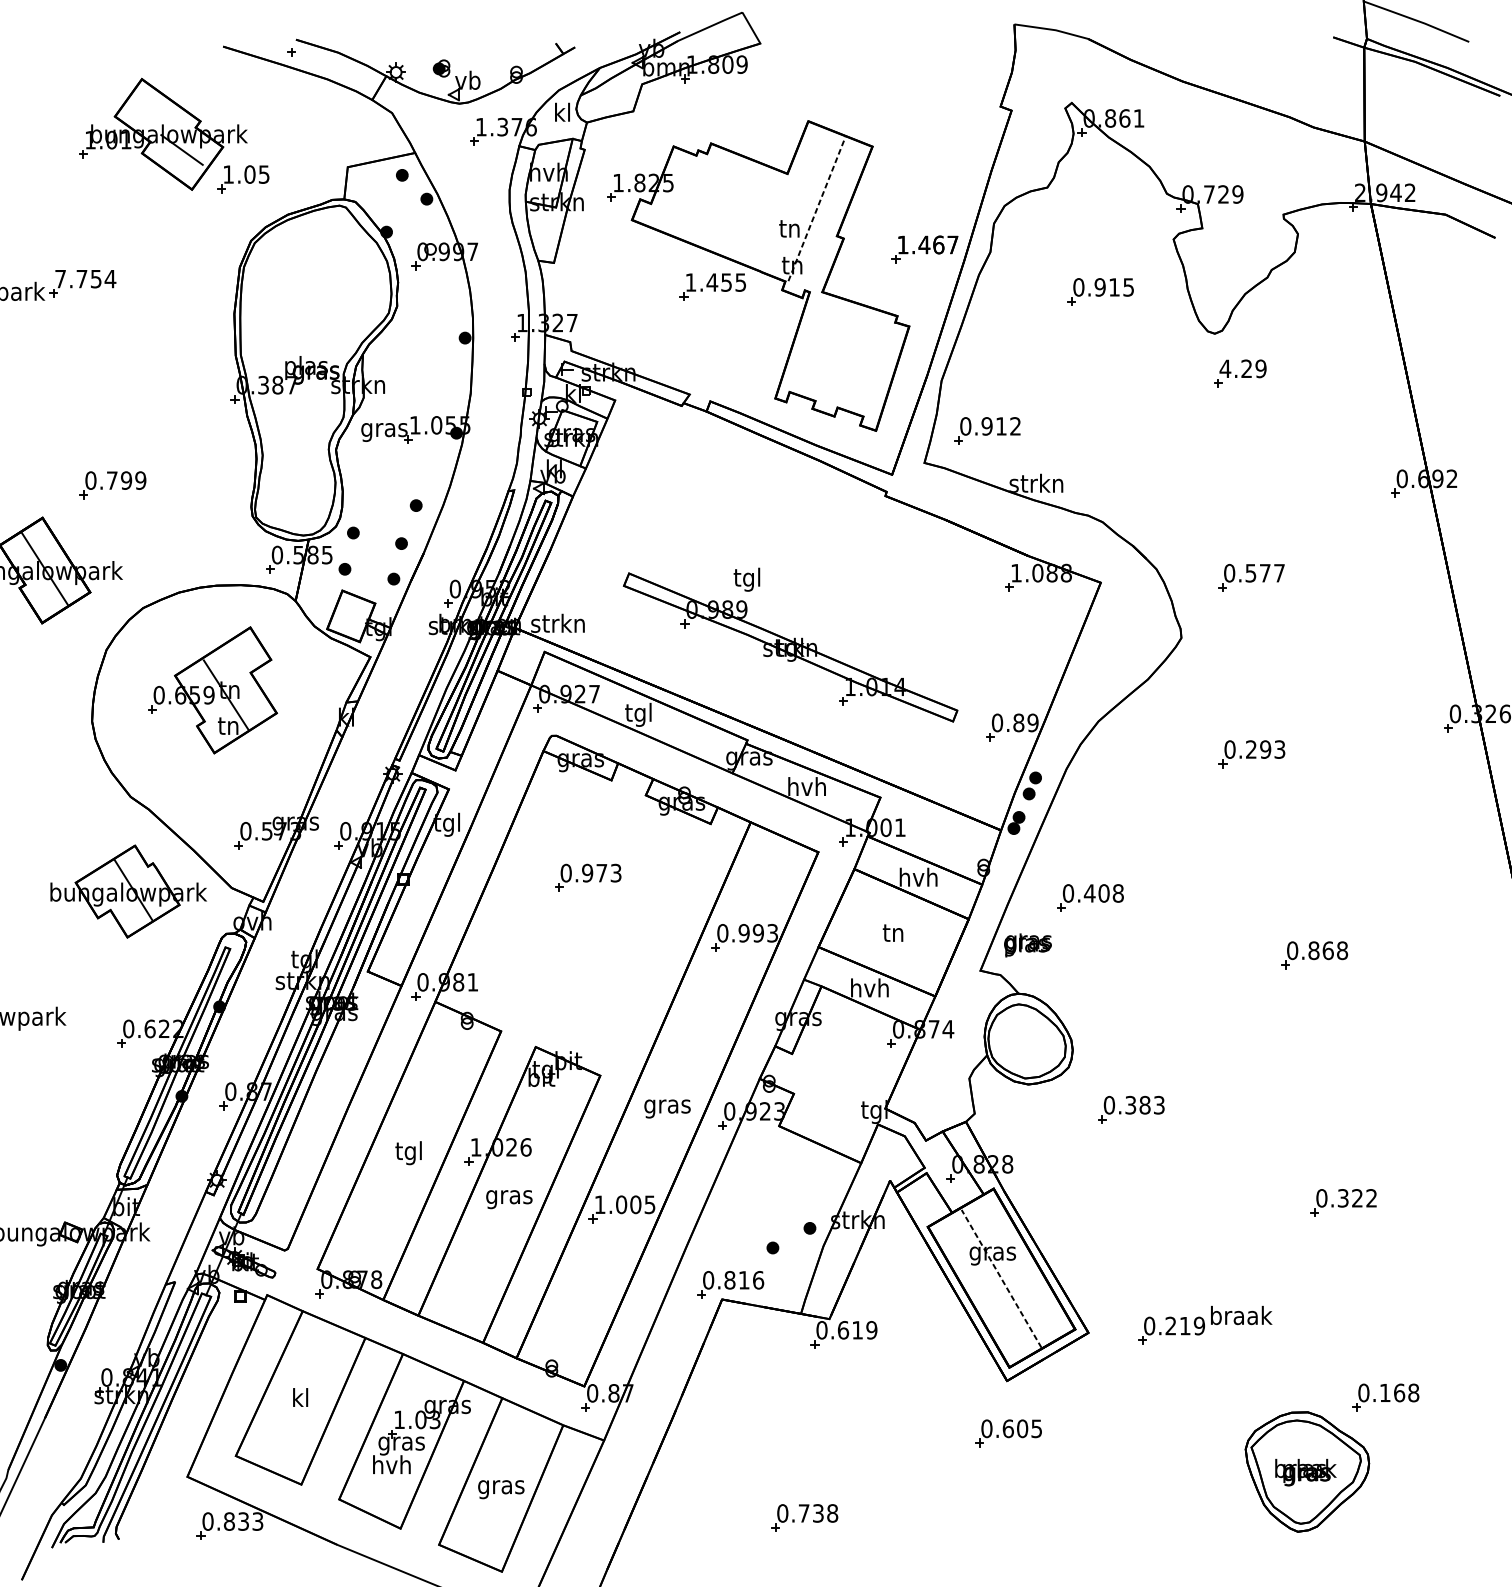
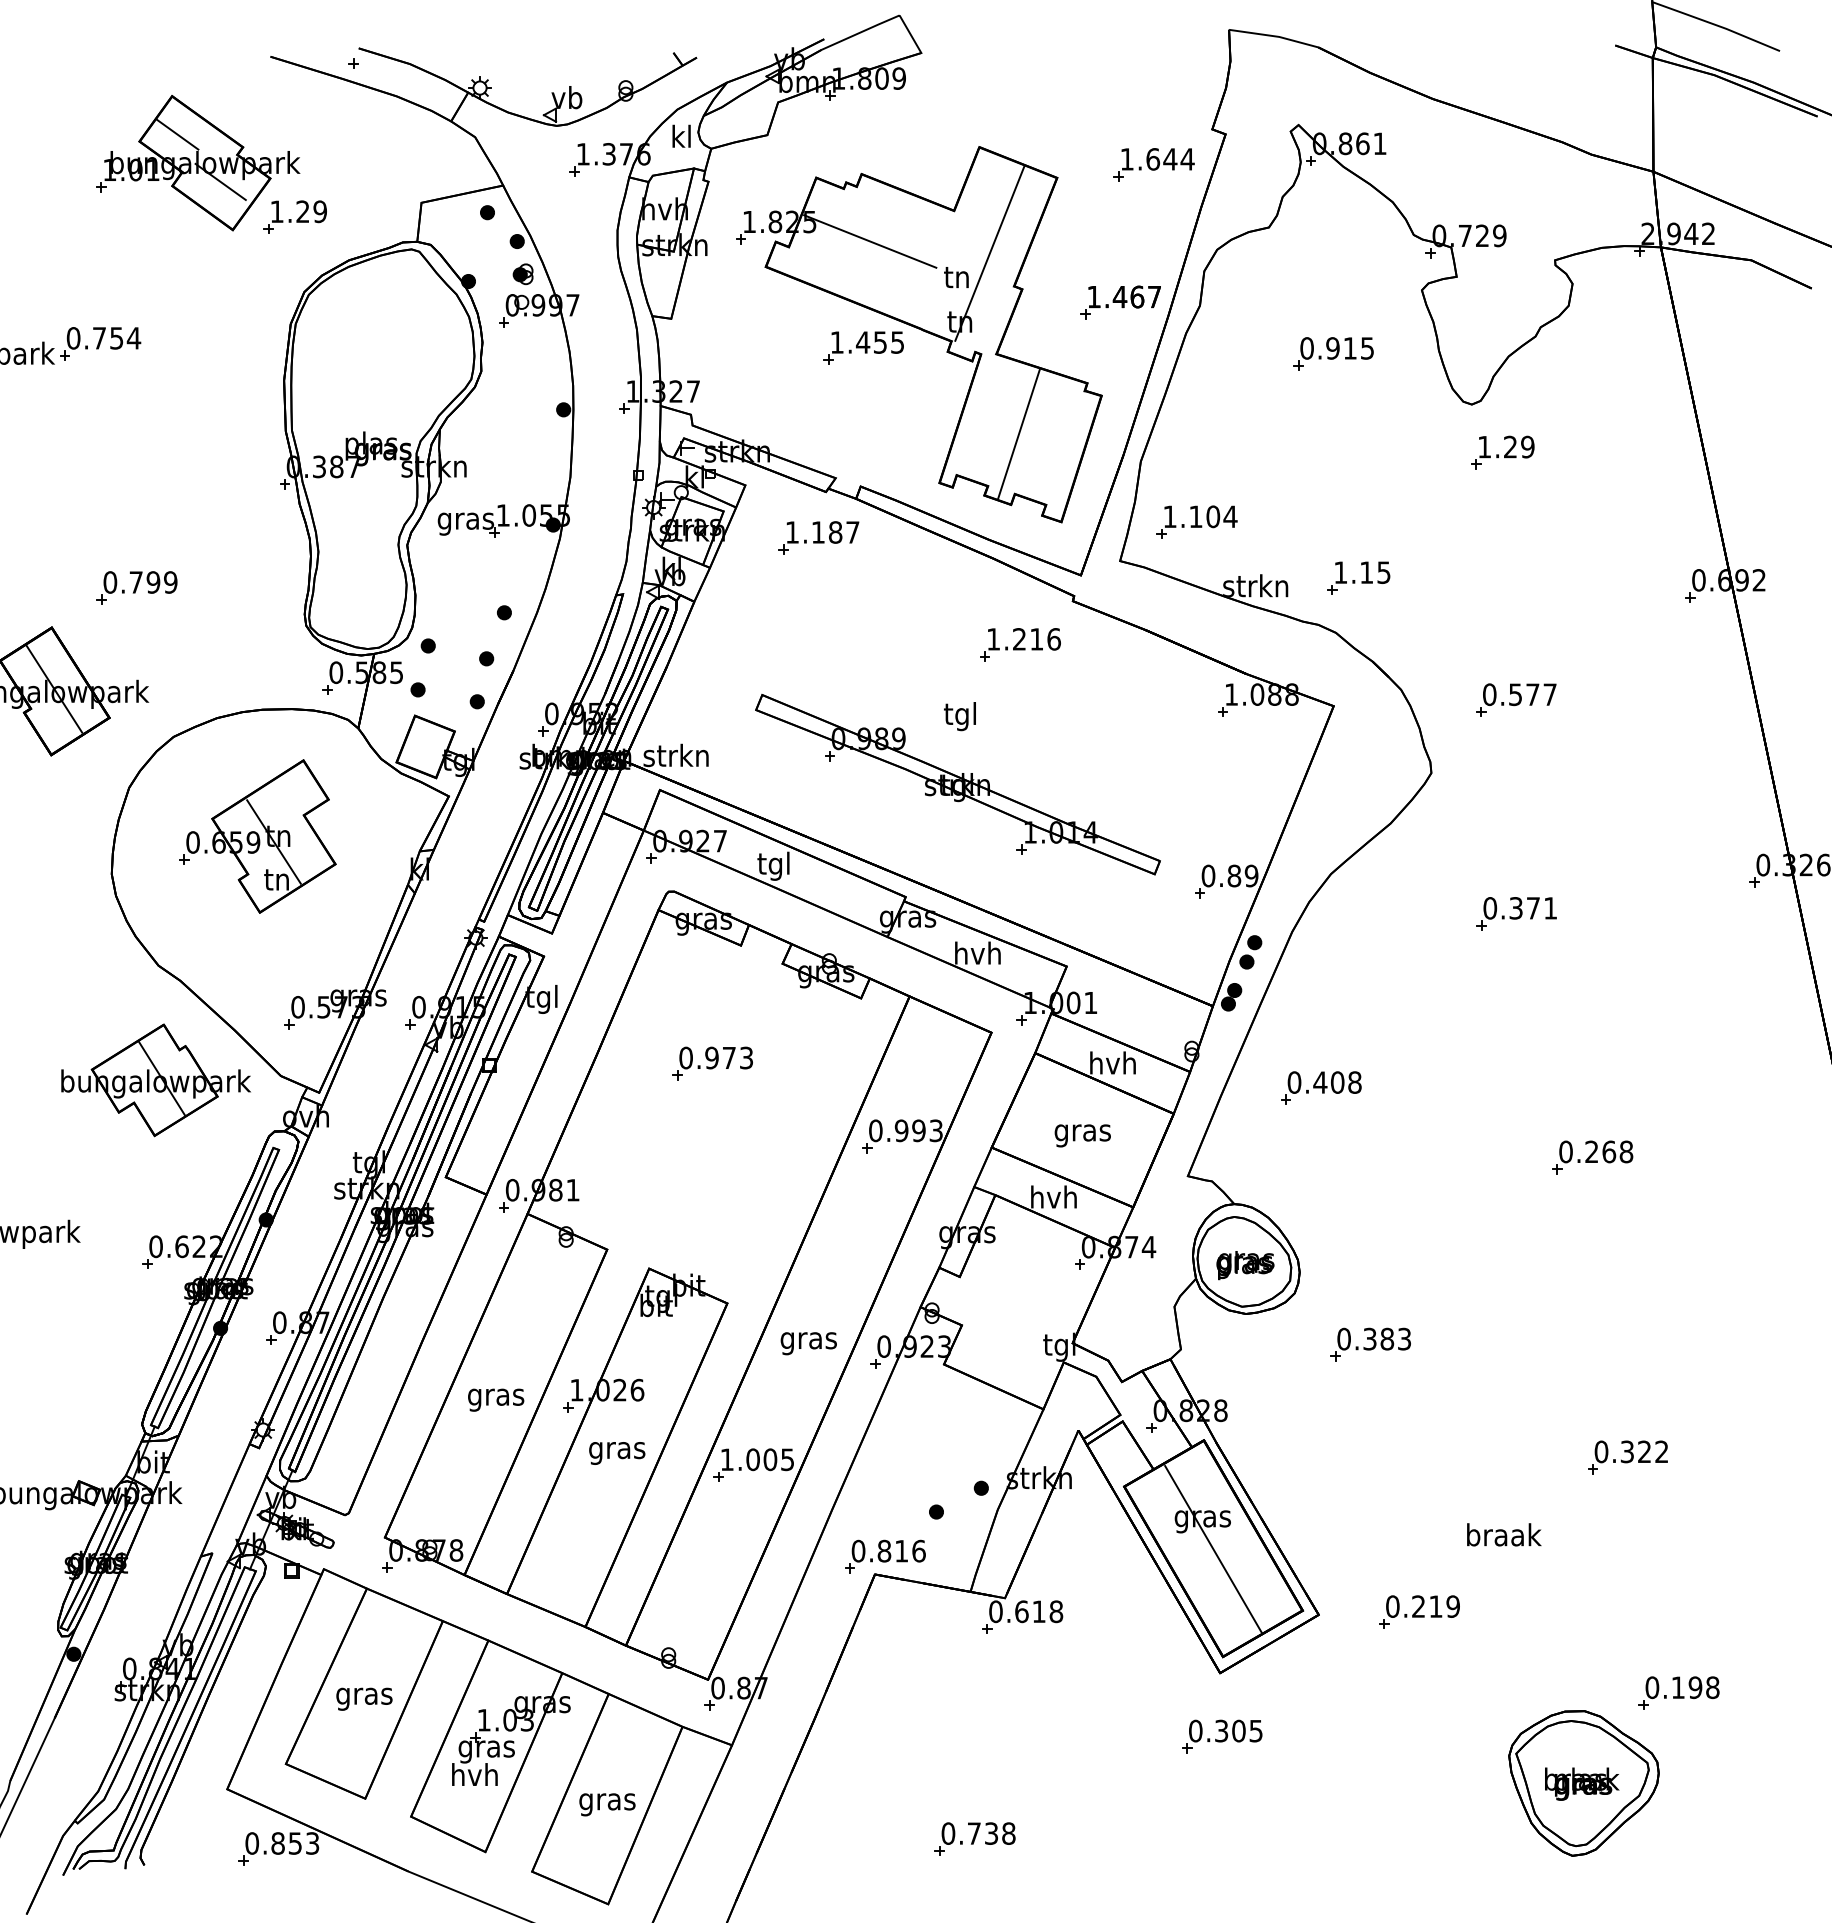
part: (441, 68) -> (522, 274), moved
line: (146, 110) -> (177, 134), added
part: (952, 135) -> (1153, 164), added
text: (256, 174) -> (311, 211), 1.05 -> 1.29
line: (718, 199) -> (870, 241), added
line: (816, 209) -> (989, 253), dashed -> solid
text: (60, 279) -> (73, 338), 7.754 -> 0.754
line: (840, 357) -> (1018, 433), added
text: (1225, 369) -> (1484, 447), 4.29 -> 1.29
text: (990, 426) -> (1200, 516), 0.912 -> 1.104
part: (675, 443) -> (818, 537), added
part: (1121, 476) -> (1358, 577), added
part: (842, 531) -> (1020, 644), added
text: (746, 579) -> (959, 716), moved
text: (1265, 749) -> (1533, 908), 0.293 -> 0.371
text: (893, 935) -> (1082, 1133), tn -> gras
text: (1028, 945) -> (1245, 1265), moved
text: (1313, 950) -> (1591, 1151), 0.868 -> 0.268
text: (409, 1152) -> (496, 1396), tgl -> gras
line: (1001, 1278) -> (1213, 1549), dashed -> solid
text: (1241, 1315) -> (1504, 1534), moved
text: (871, 1330) -> (1056, 1611), 0.619 -> 0.618
text: (1399, 1392) -> (1695, 1687), 0.168 -> 0.198
text: (300, 1399) -> (364, 1695), kl -> gras
text: (1008, 1428) -> (1221, 1730), 0.605 -> 0.305
text: (243, 1521) -> (295, 1843), 0.833 -> 0.853

